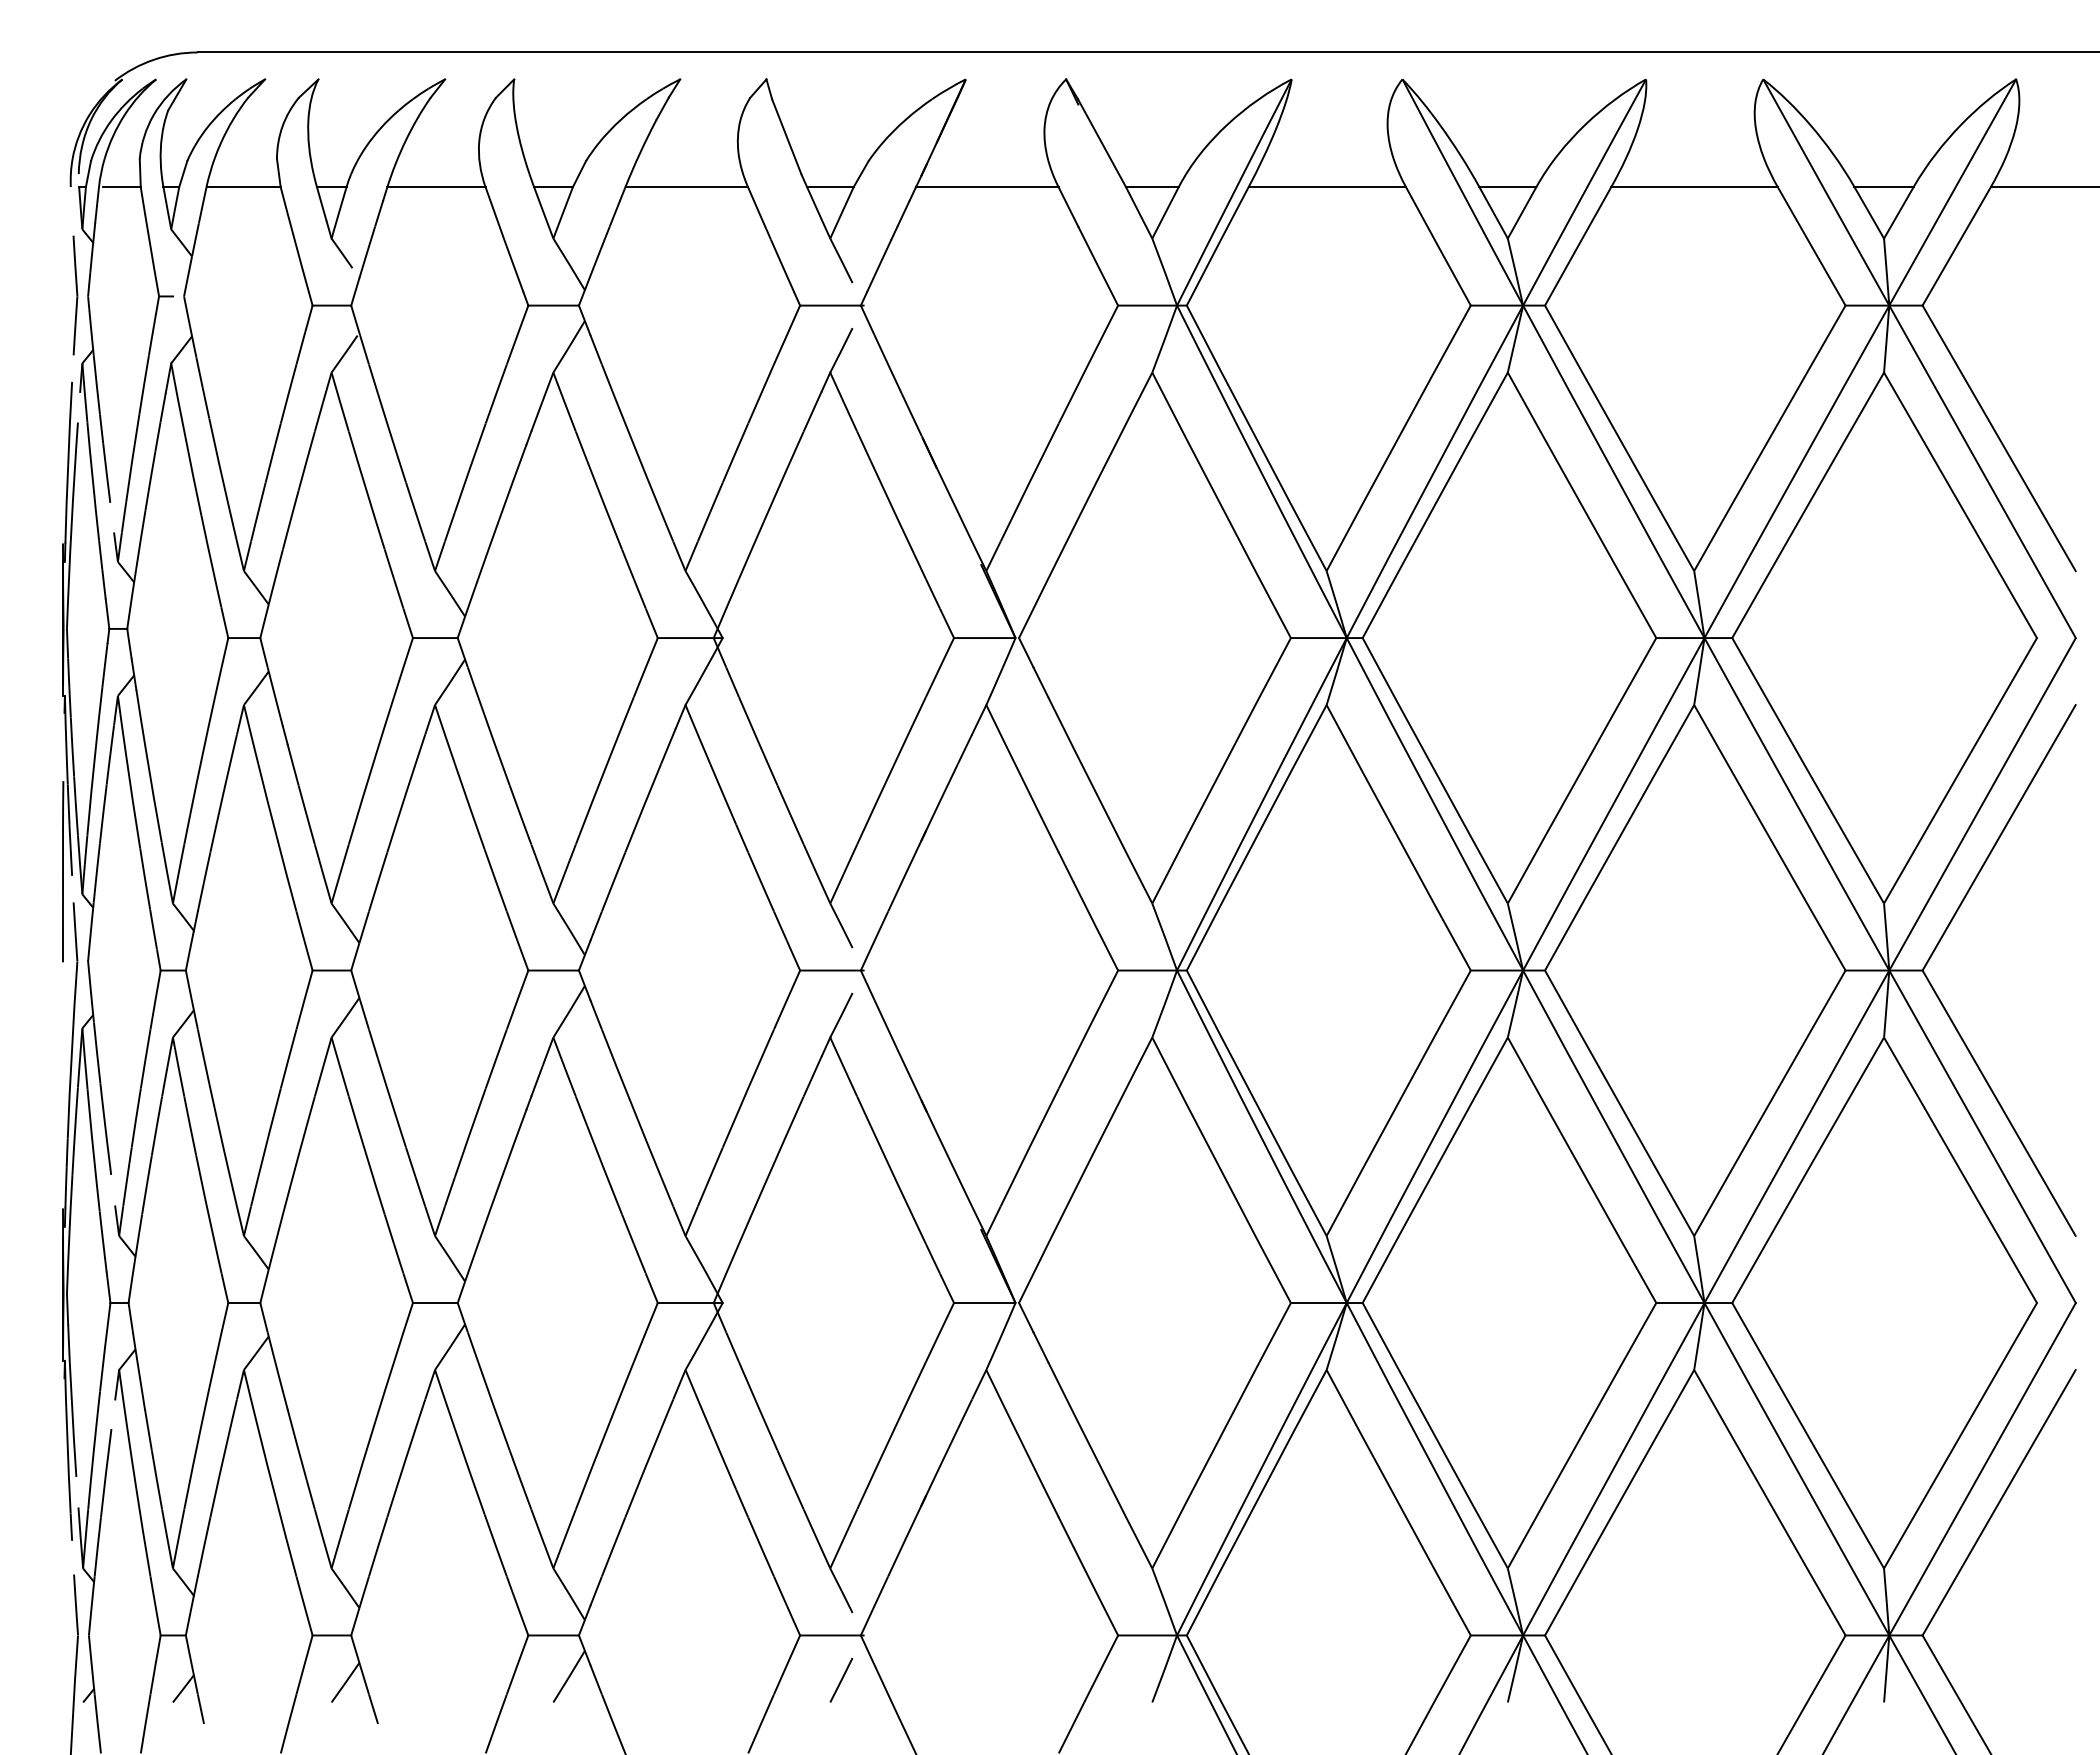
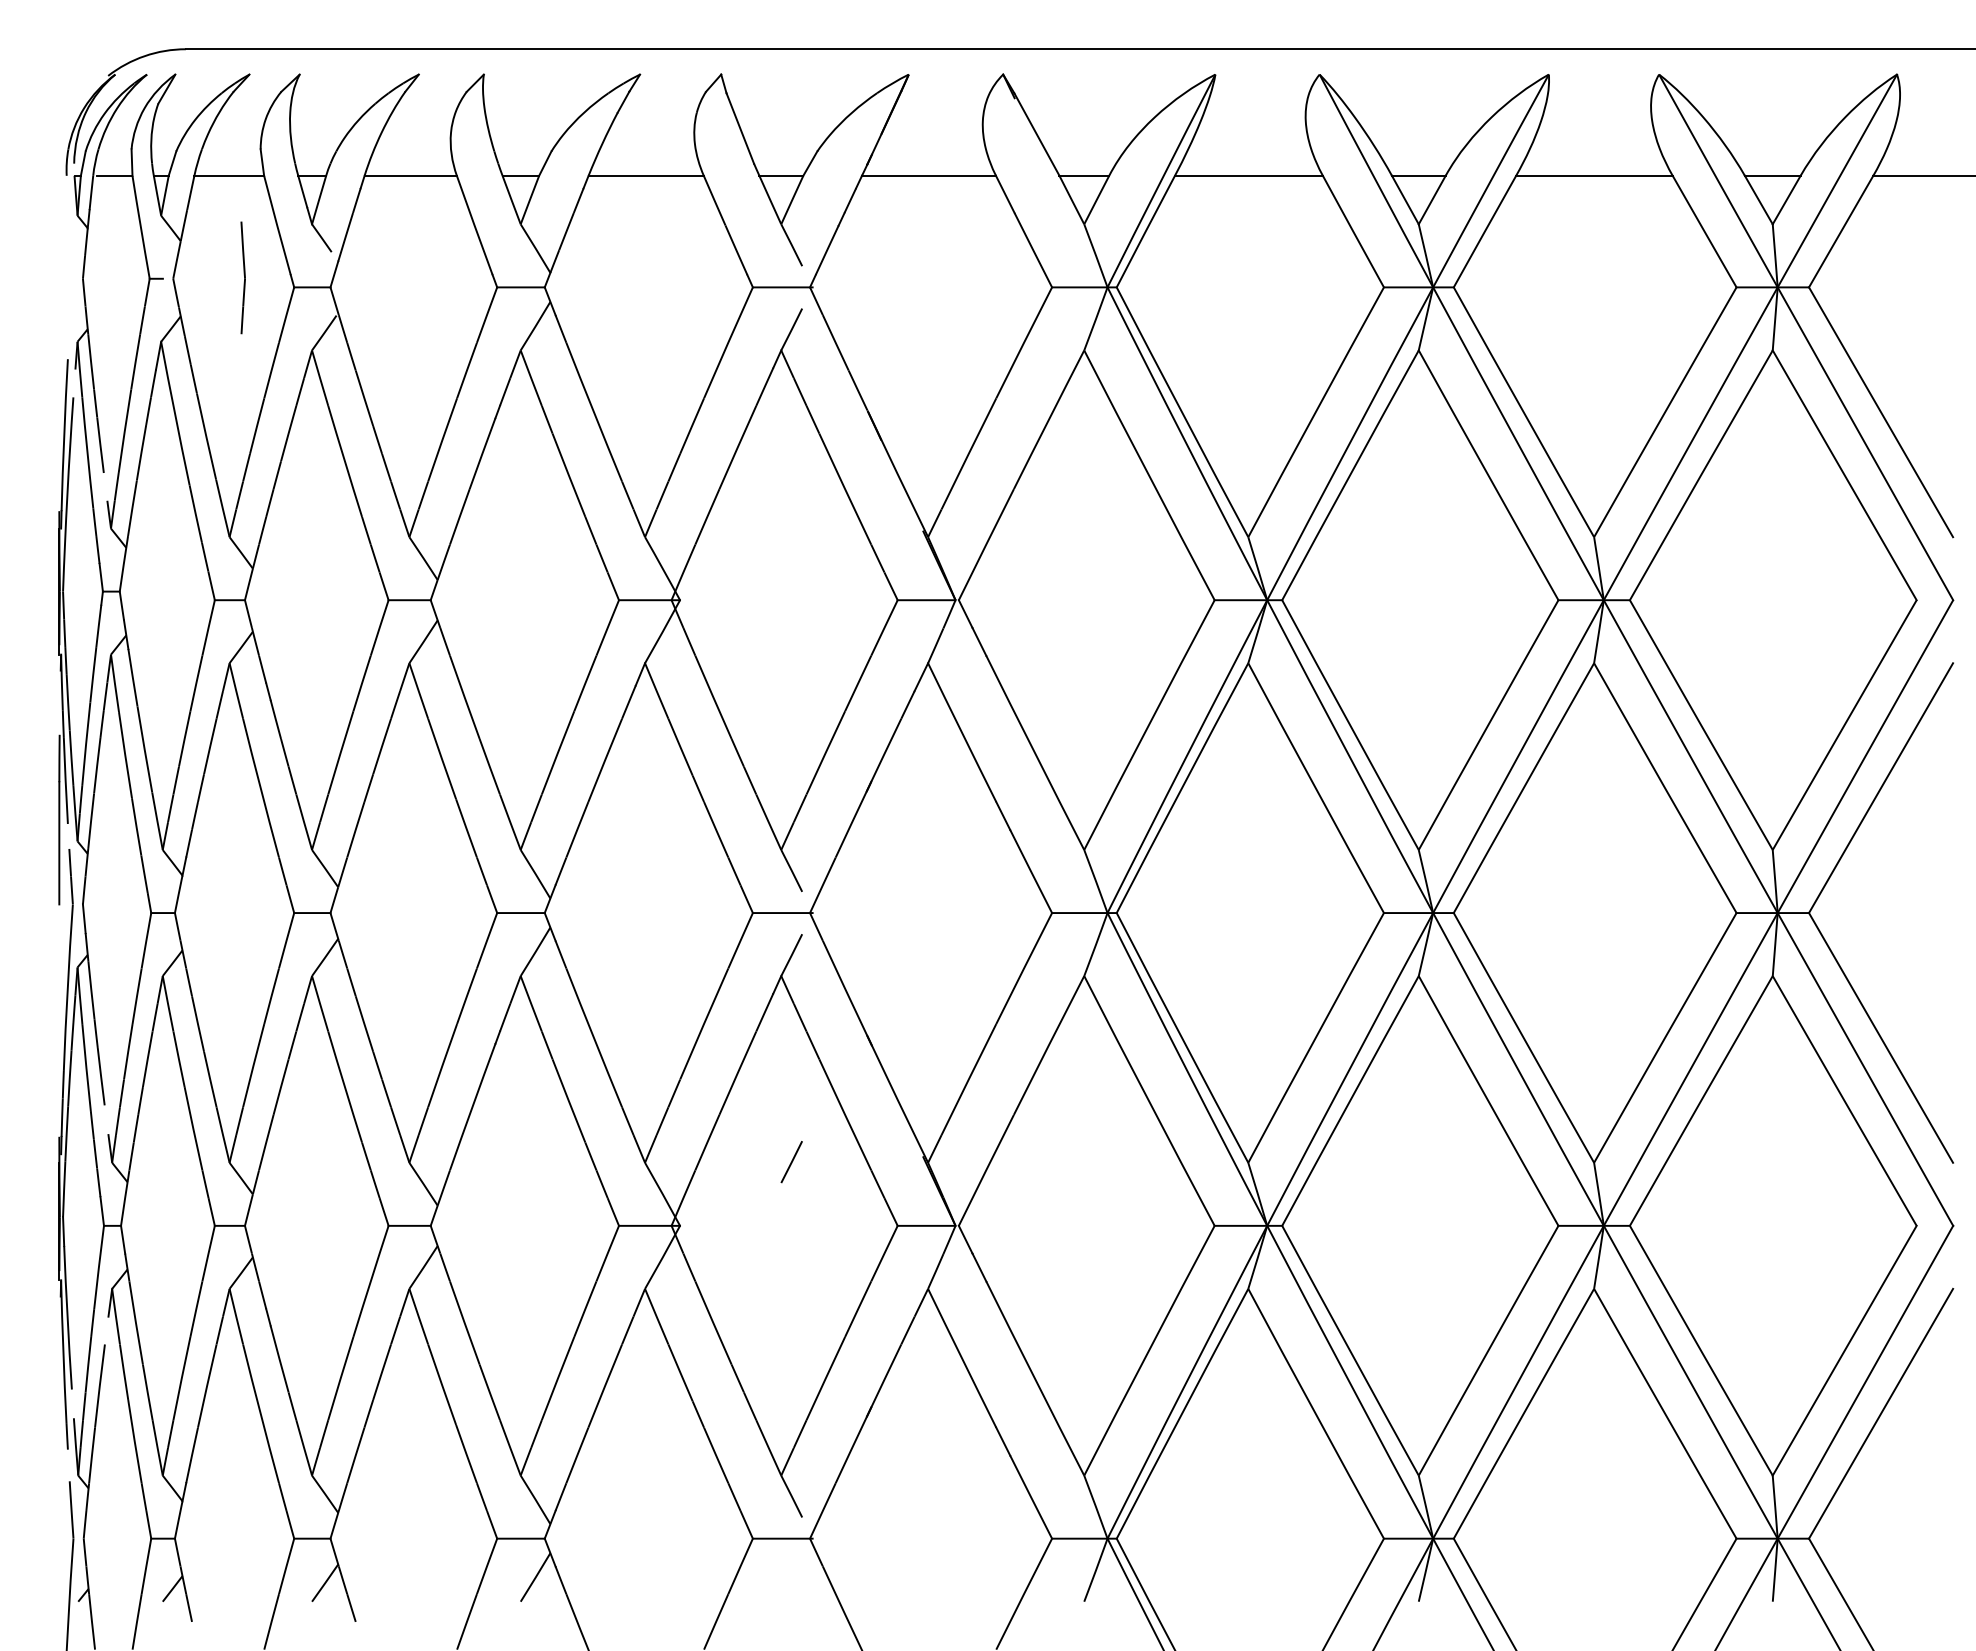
part: (75, 295) -> (243, 277), moved
line: (841, 1679) -> (791, 1161), moved

